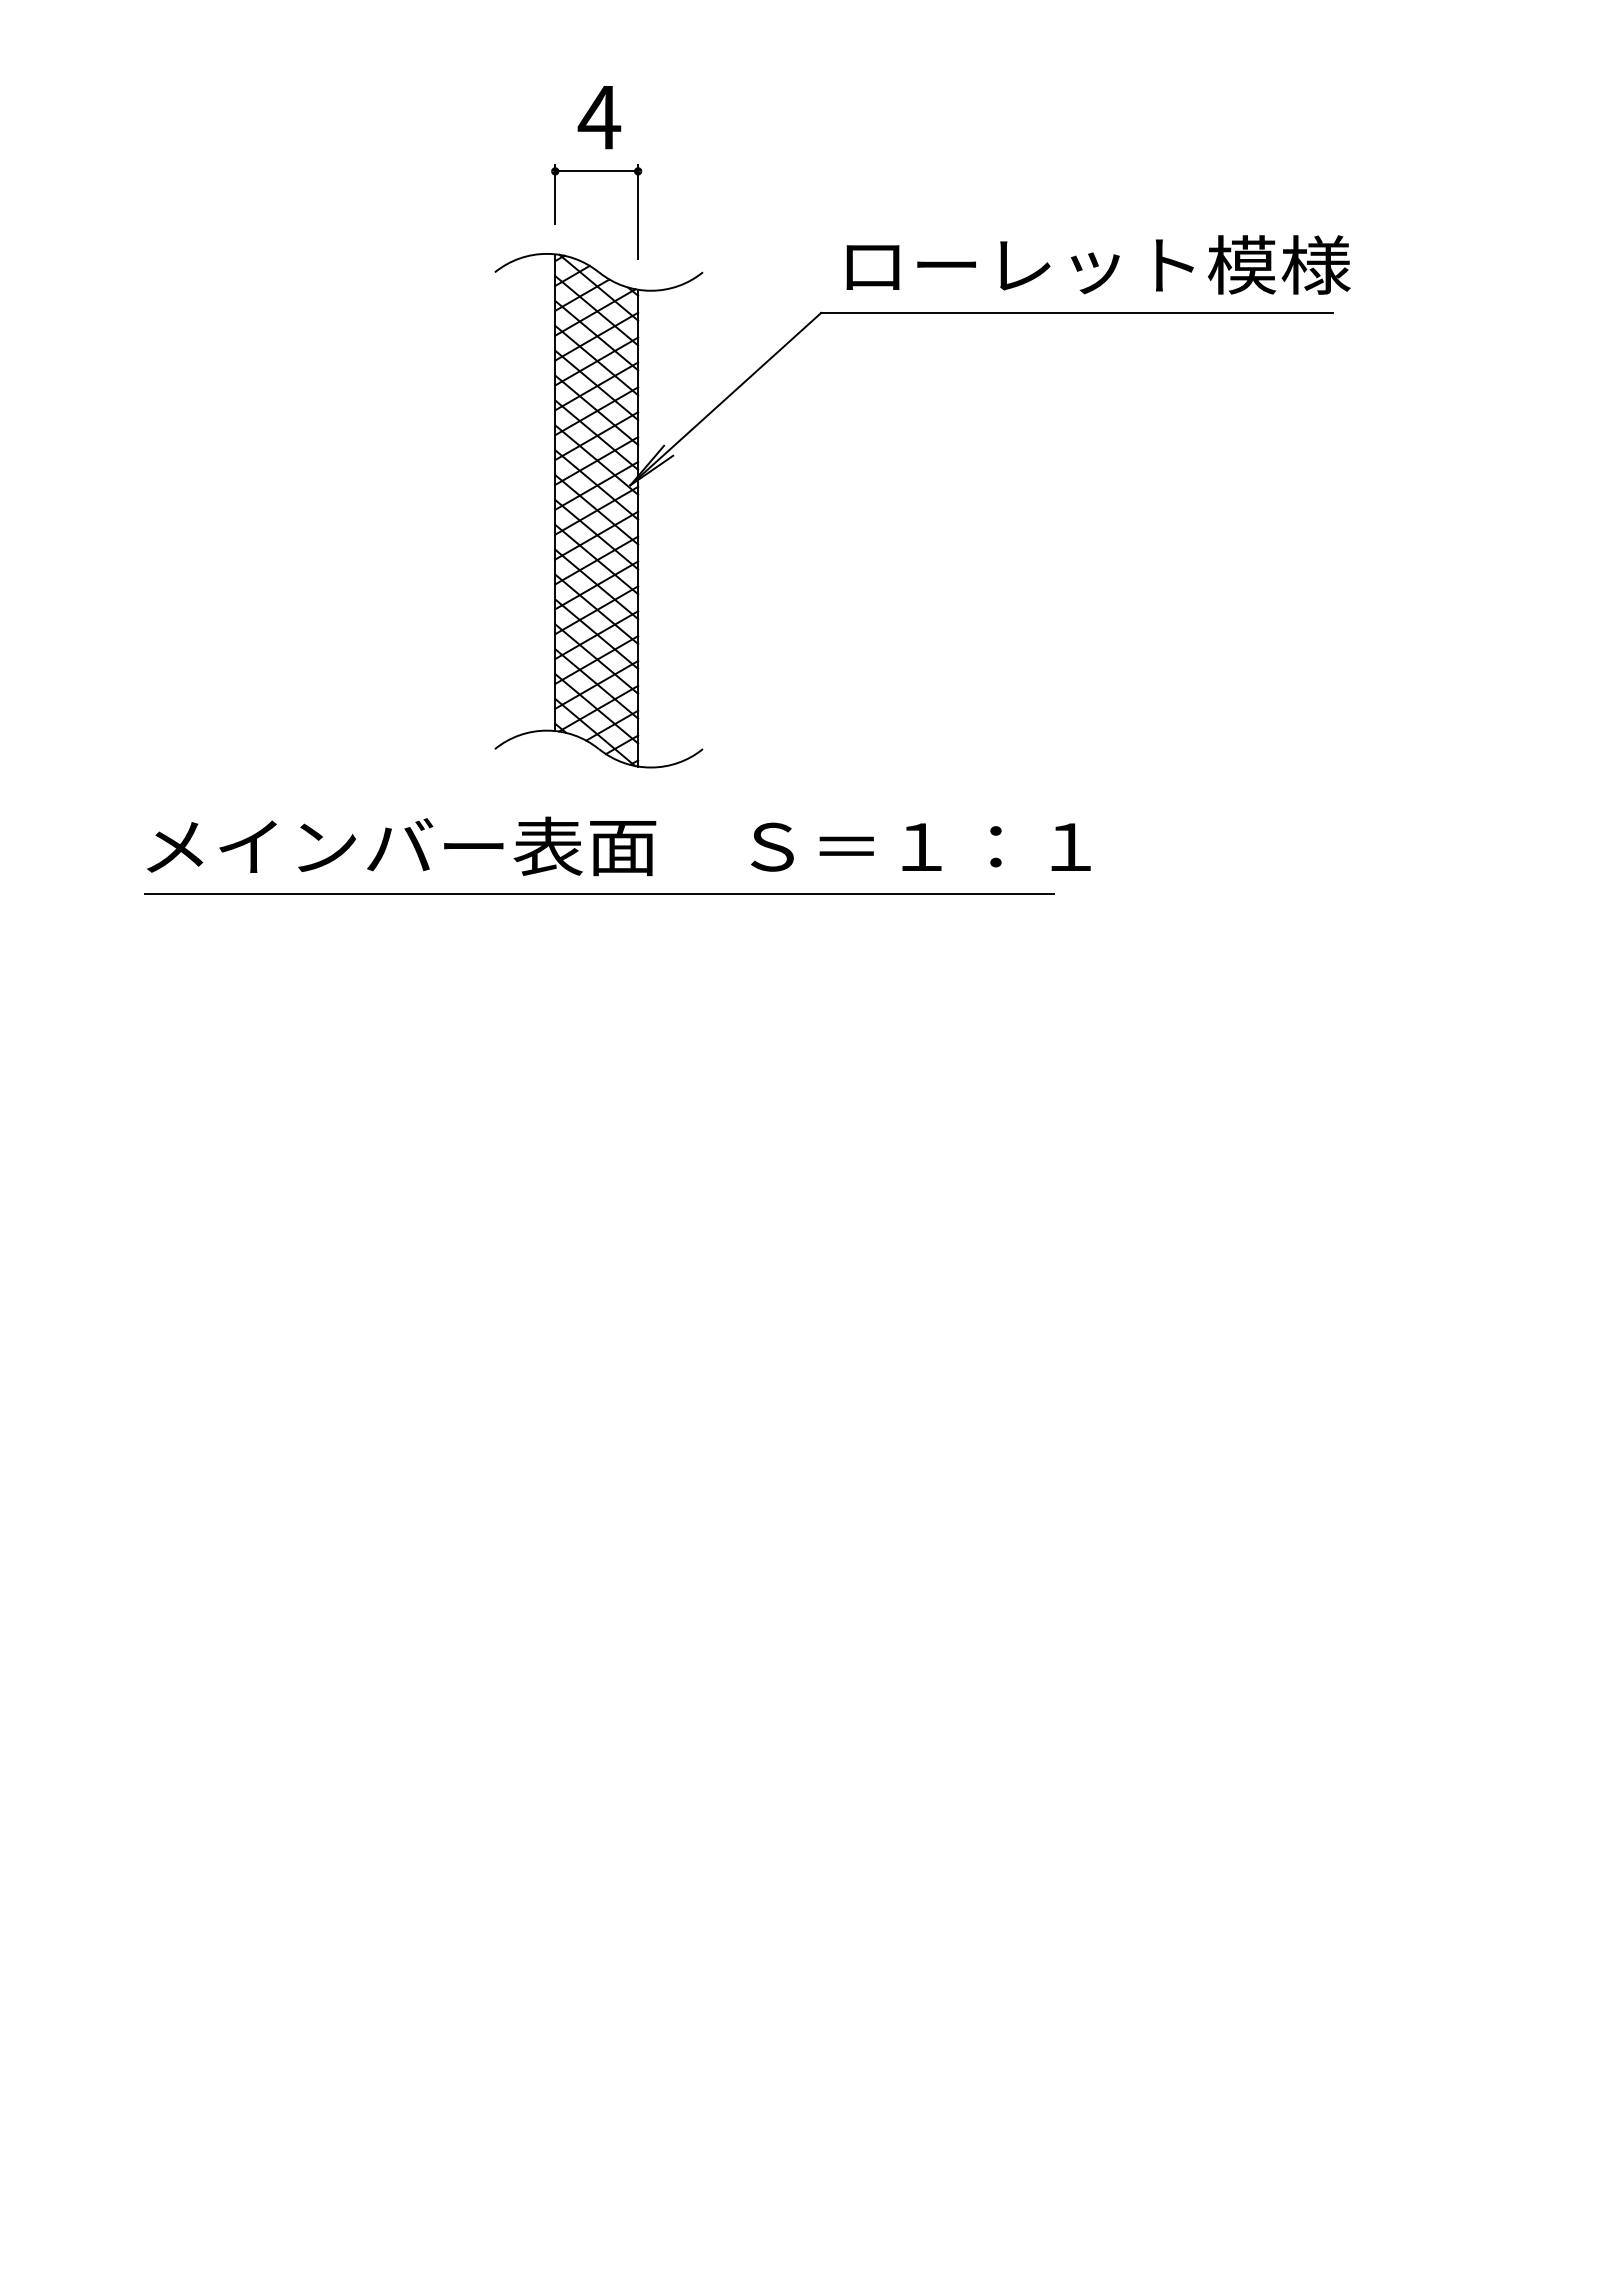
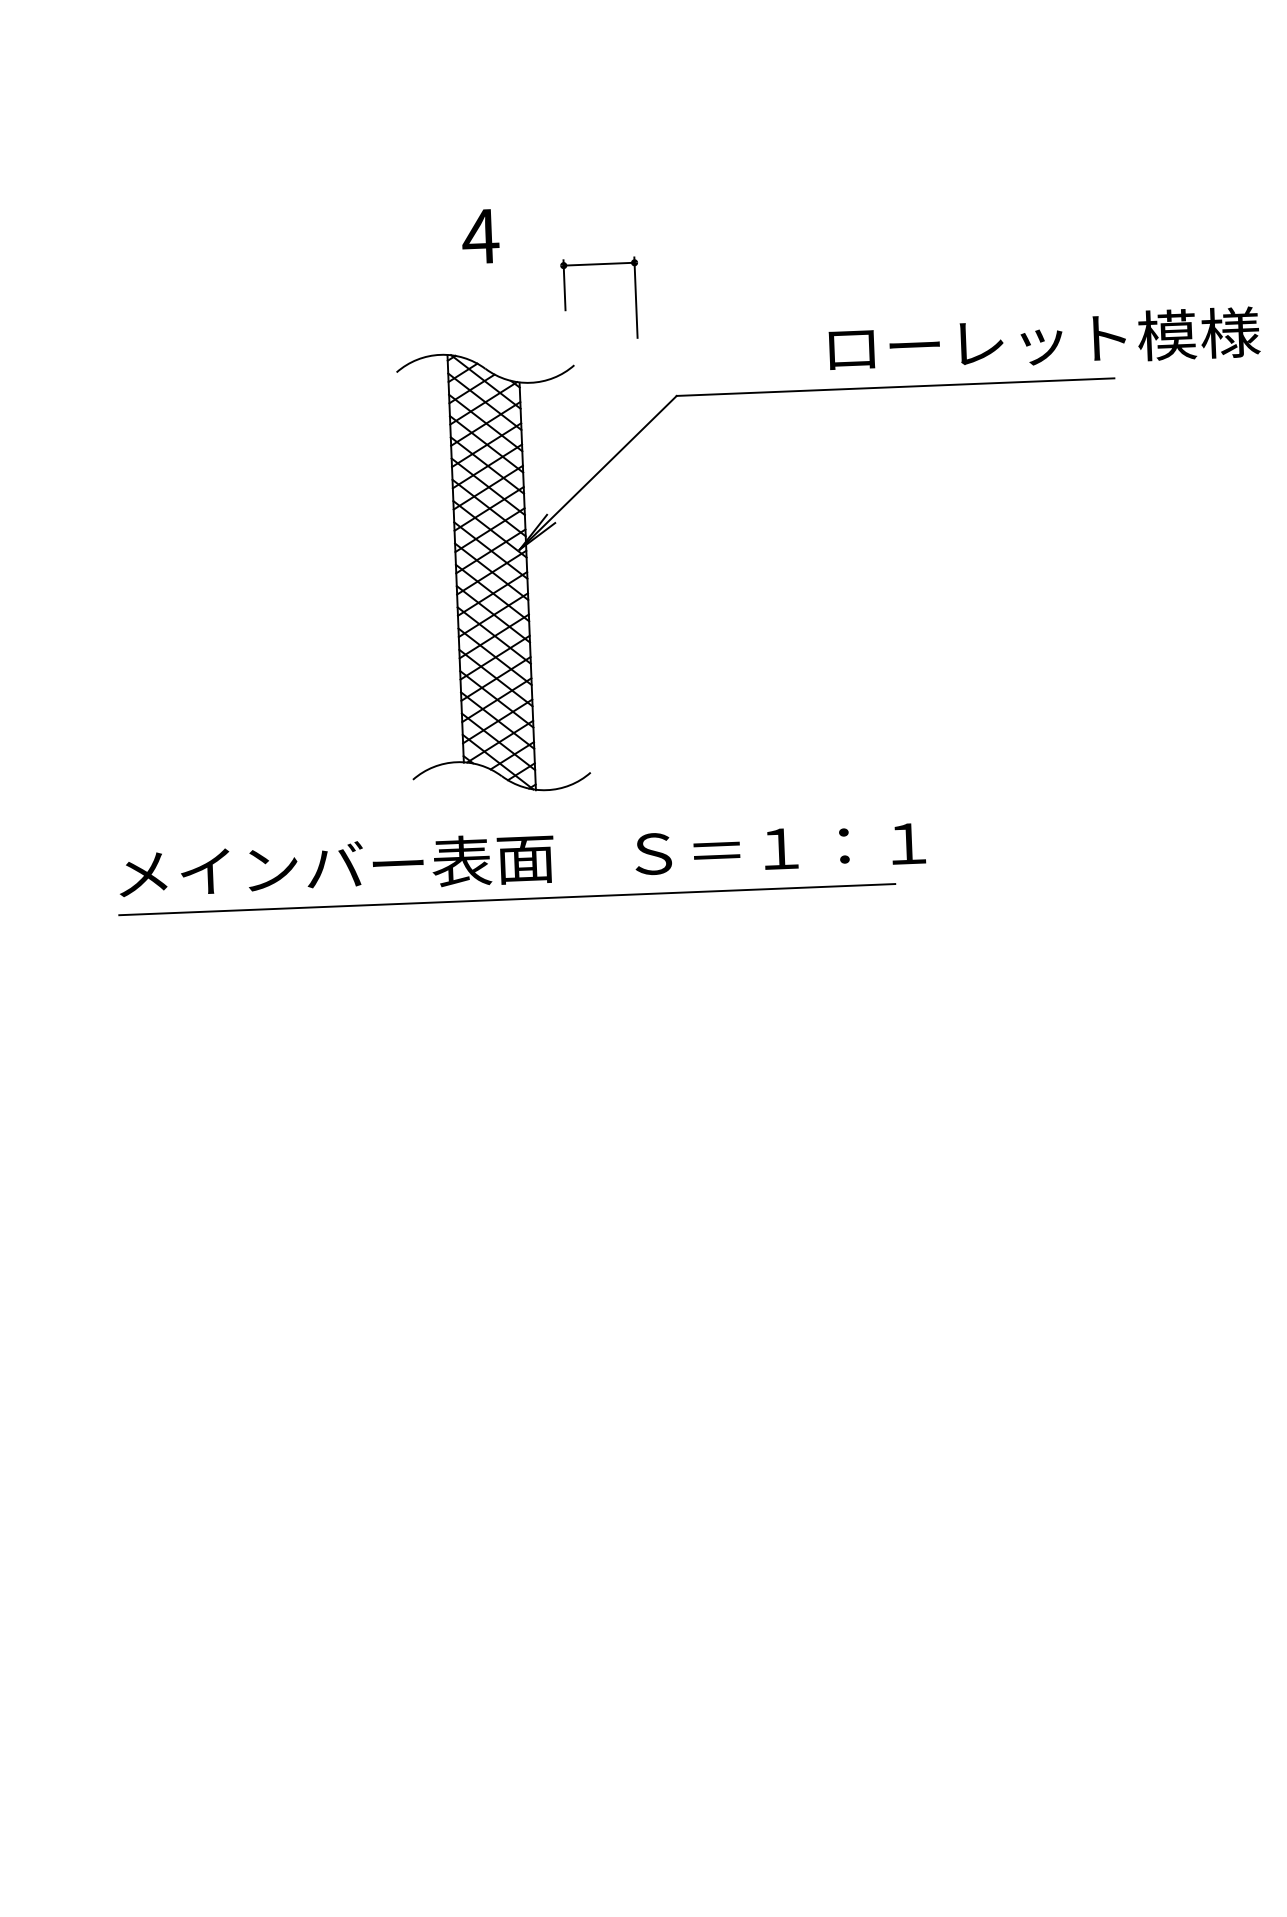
part: (596, 171) -> (598, 264), moved
text: (1098, 264) -> (1044, 339), moved

